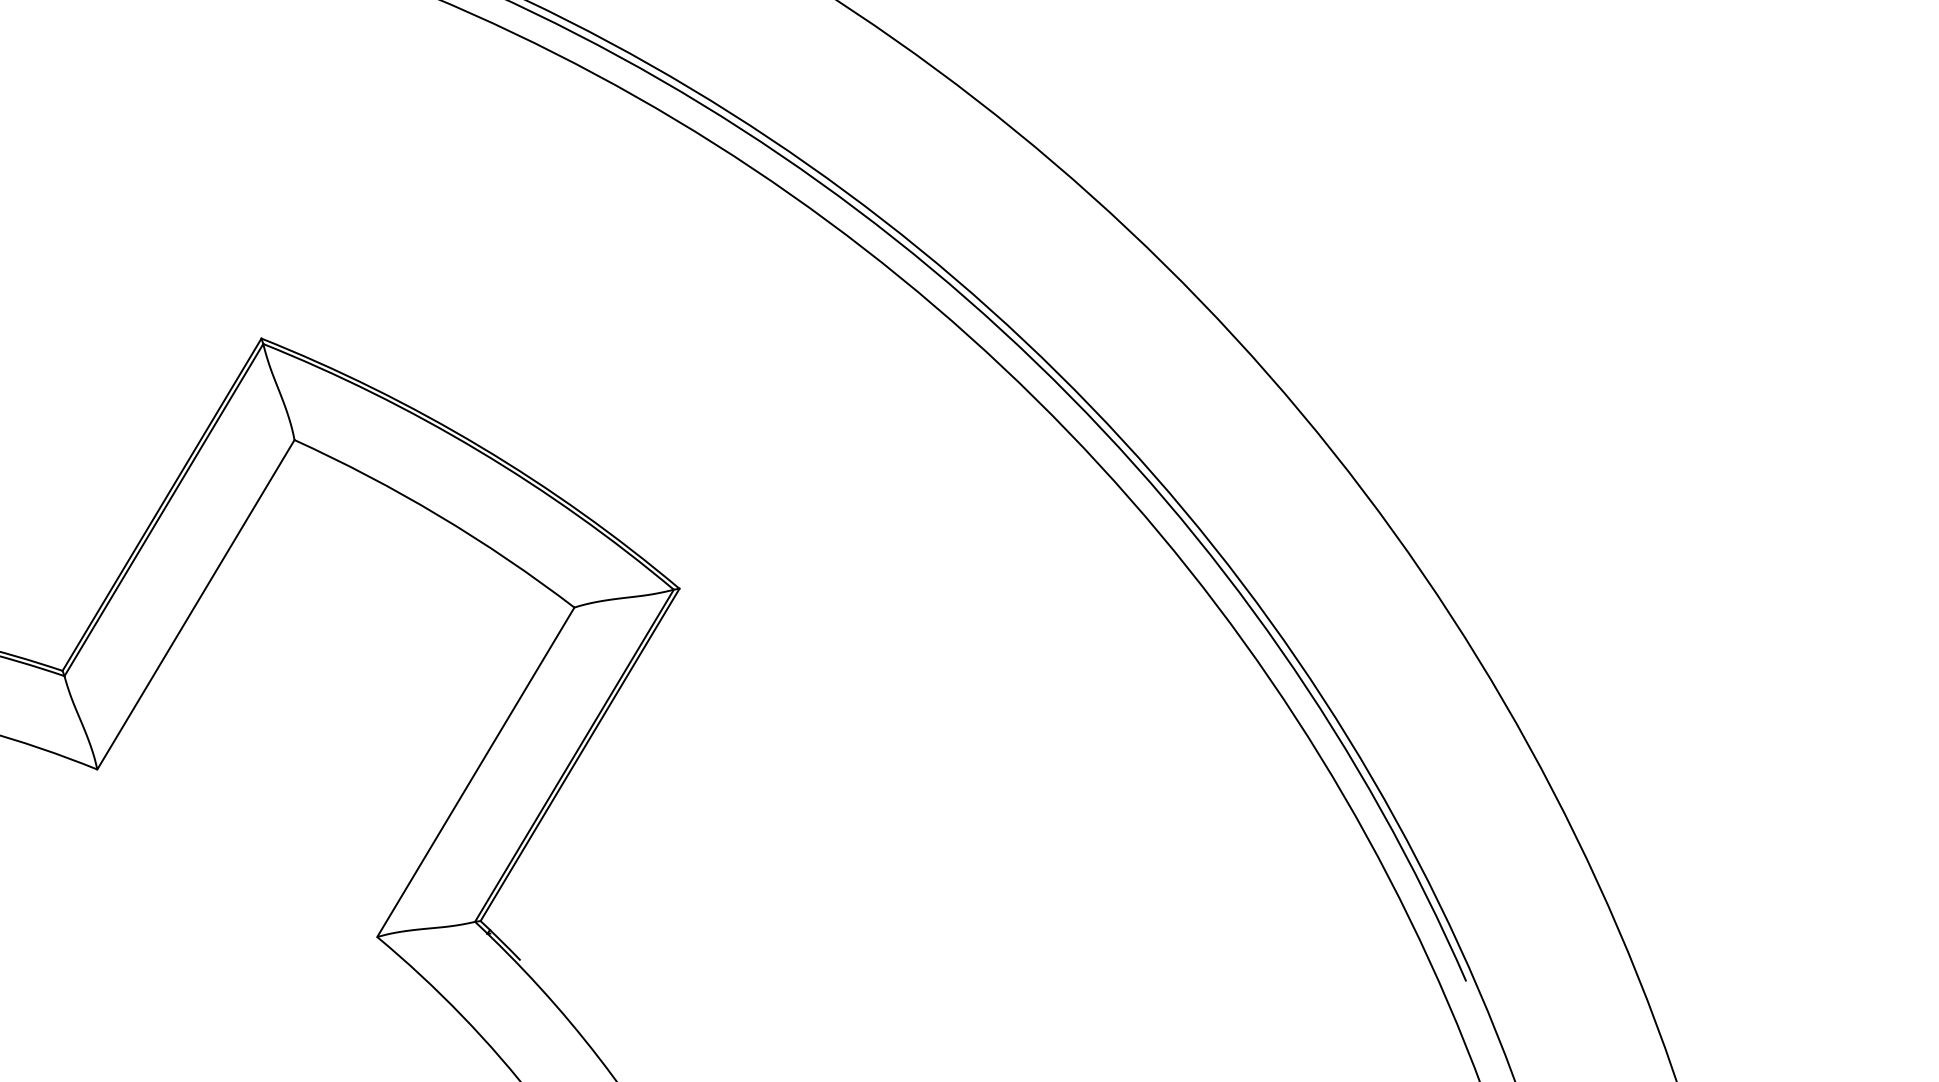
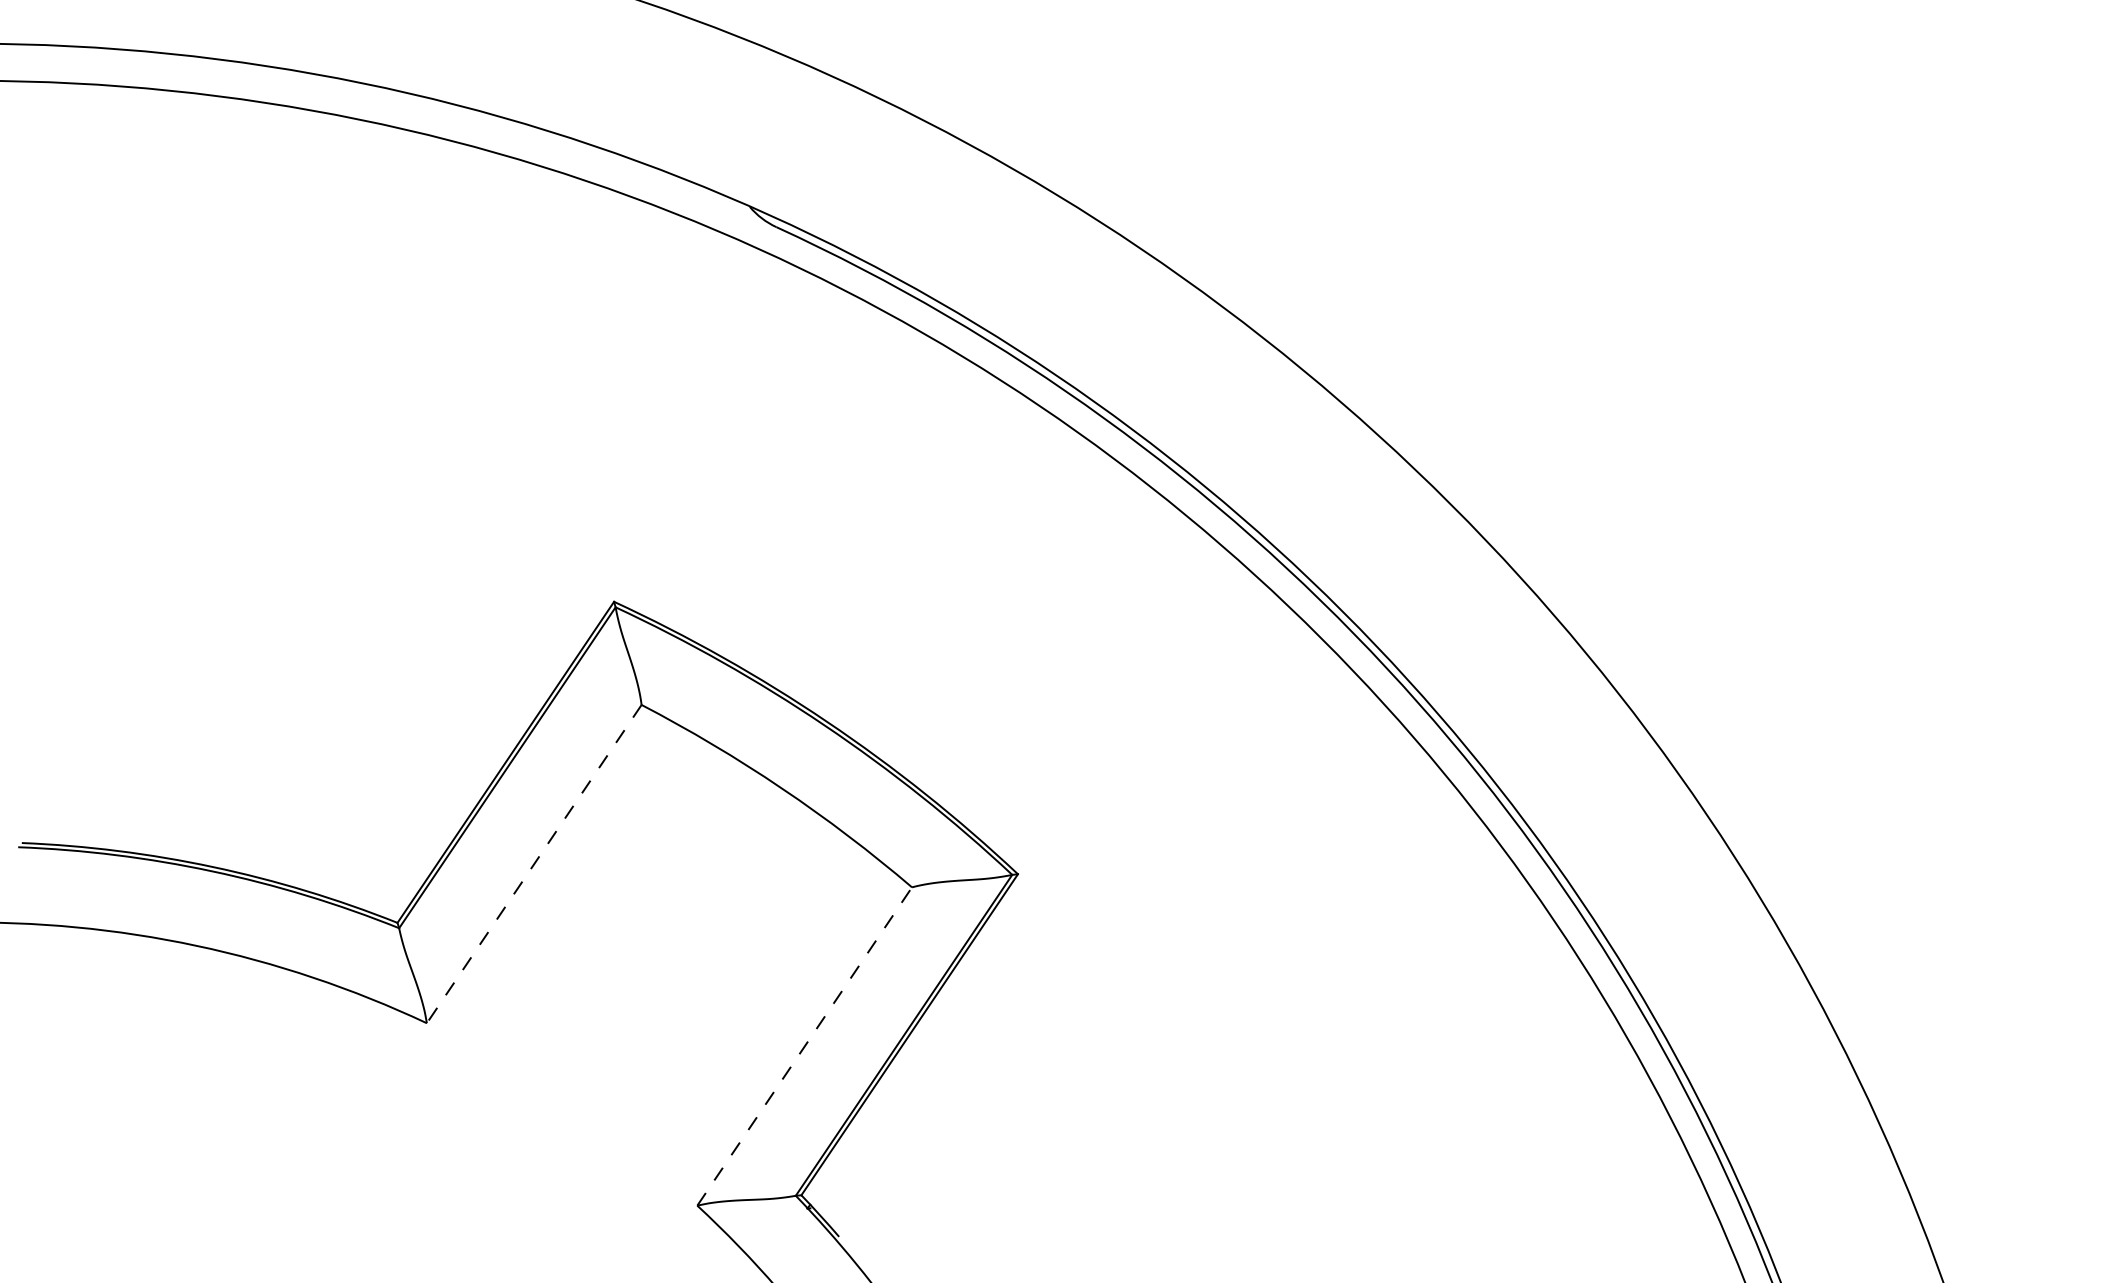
line: (196, 605) -> (534, 864), solid -> dashed
line: (475, 772) -> (804, 1046), solid -> dashed

